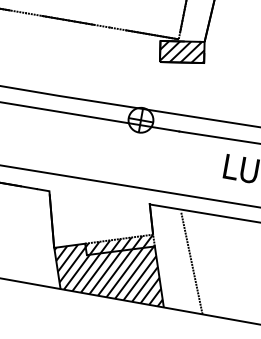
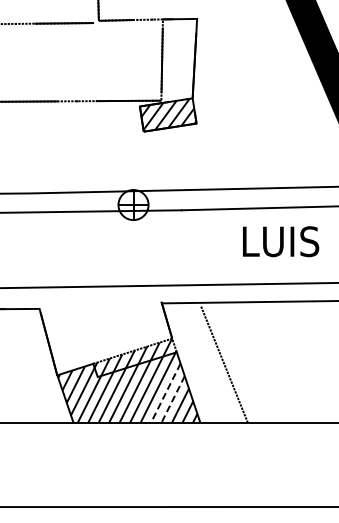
line: (139, 278) -> (165, 393), solid -> dashed
line: (144, 285) -> (172, 400), solid -> dashed

